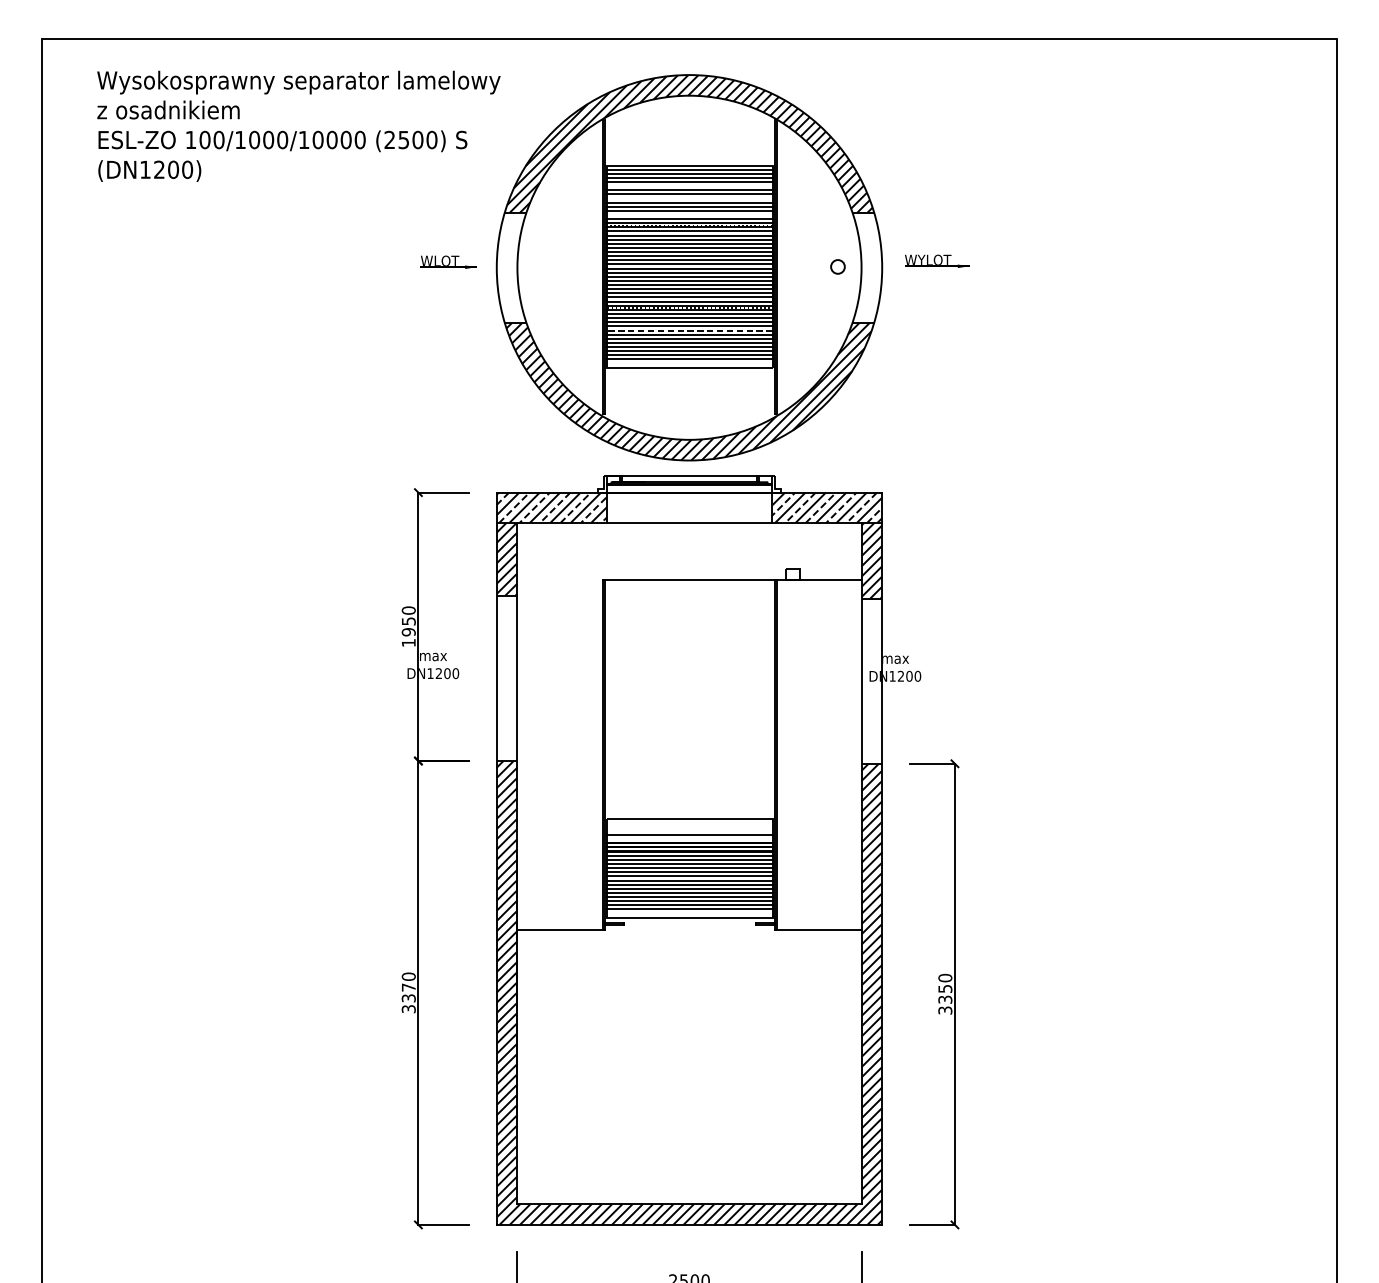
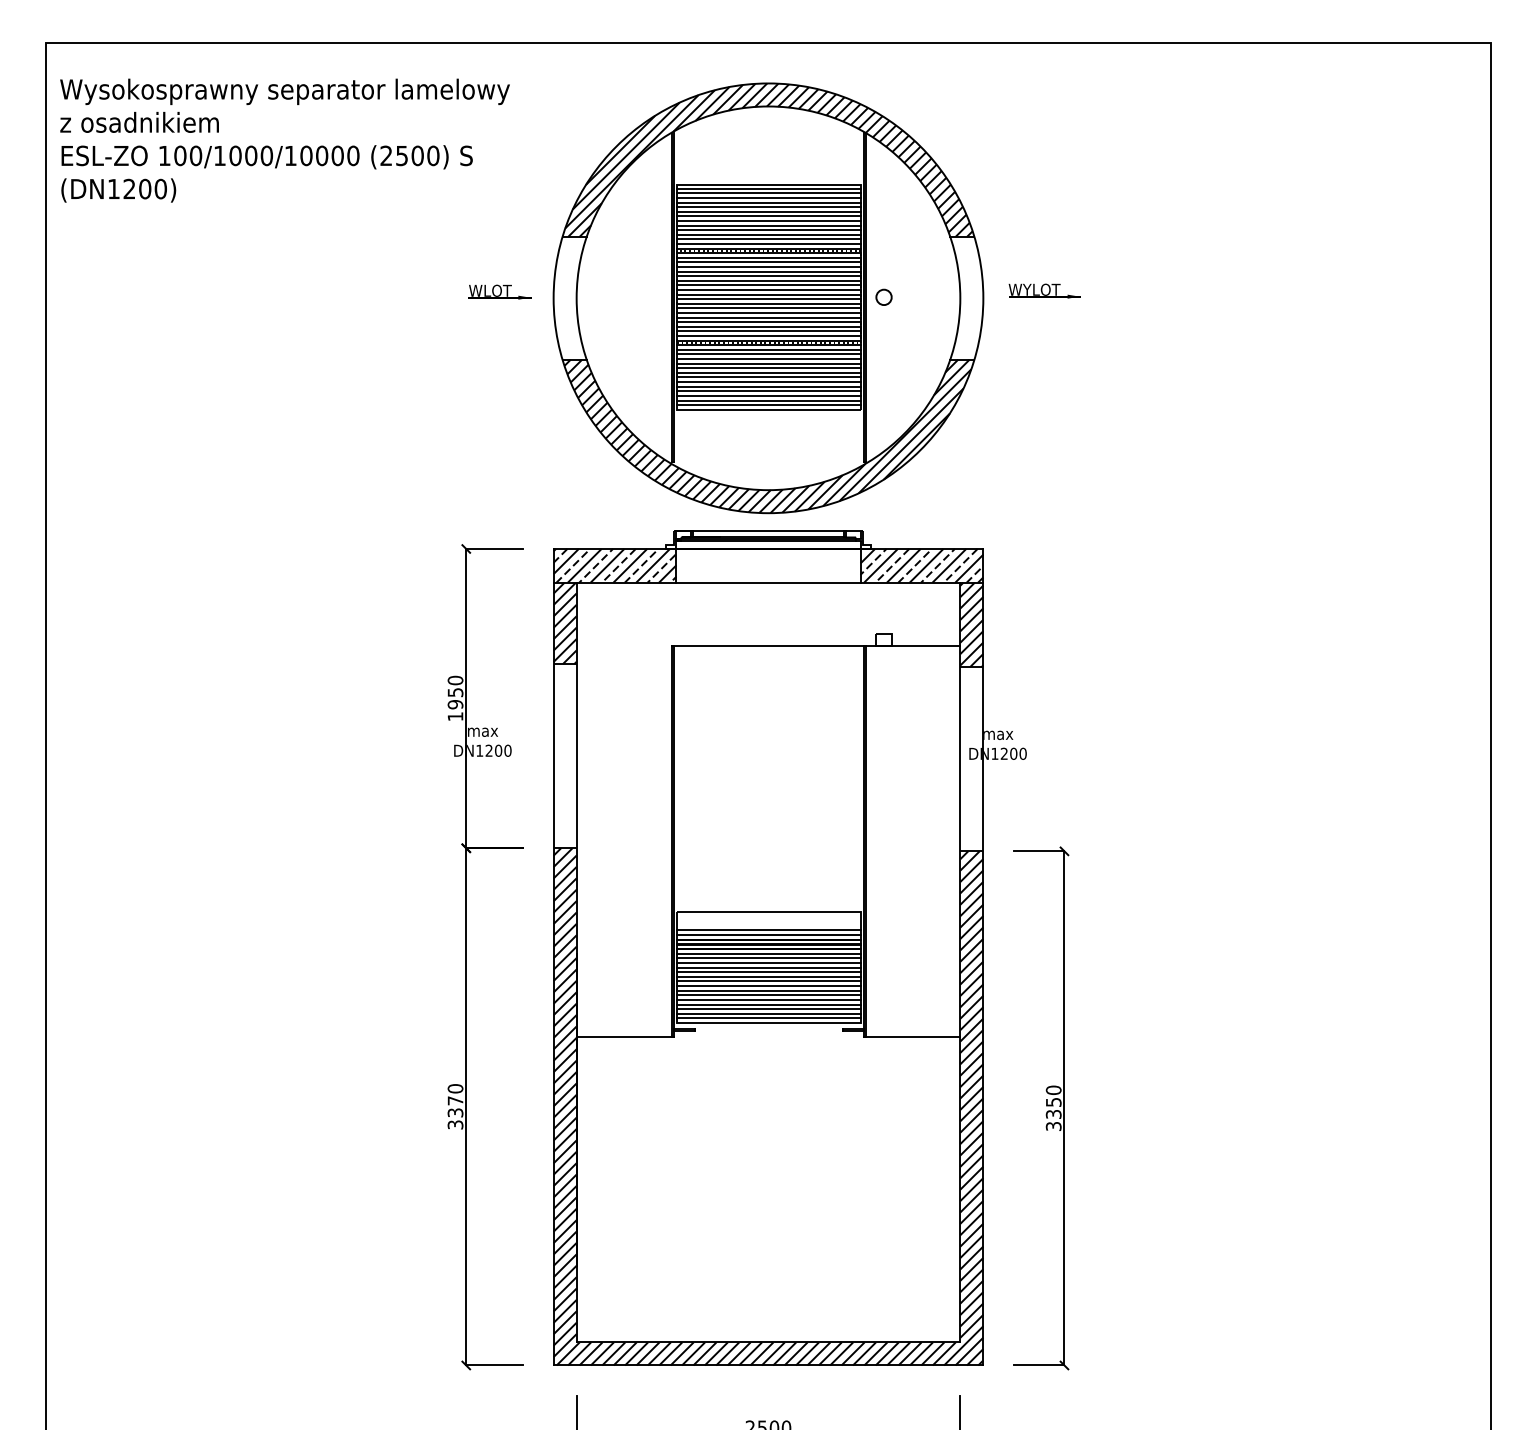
text: (298, 126) -> (284, 140), moved
line: (689, 186) -> (768, 207), added
line: (689, 197) -> (768, 220), added
line: (689, 215) -> (768, 239), added
circle: (837, 266) -> (883, 296), moved
line: (689, 330) -> (768, 368), dashed -> solid
line: (689, 363) -> (768, 405), added
line: (689, 838) -> (768, 934), added
line: (689, 913) -> (768, 1018), added

